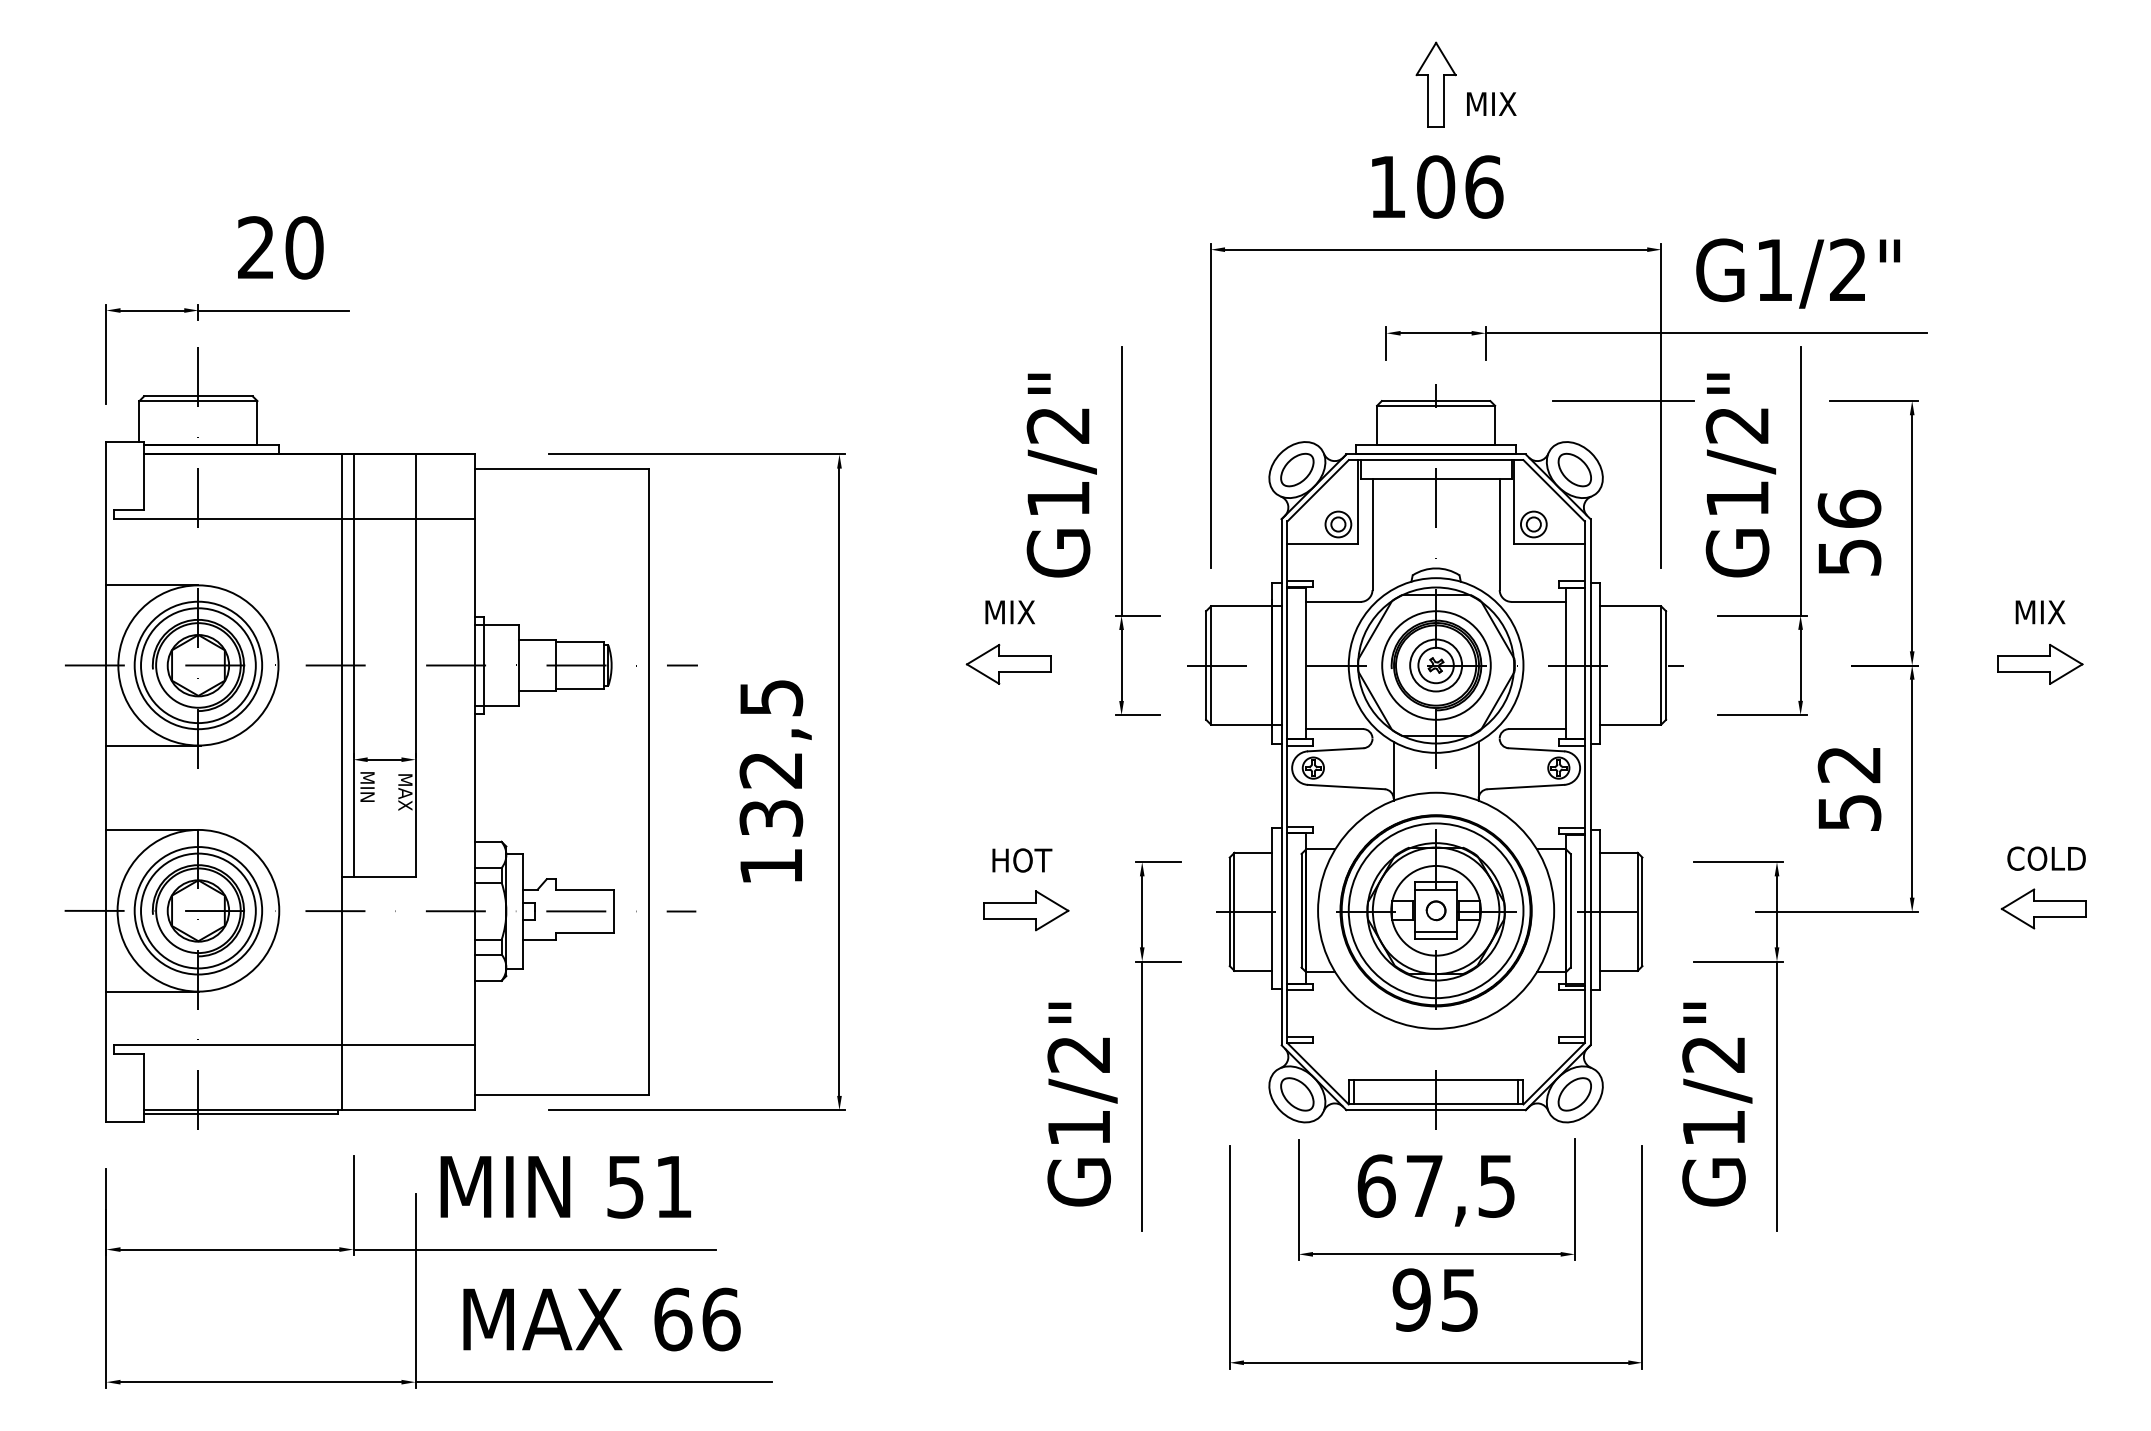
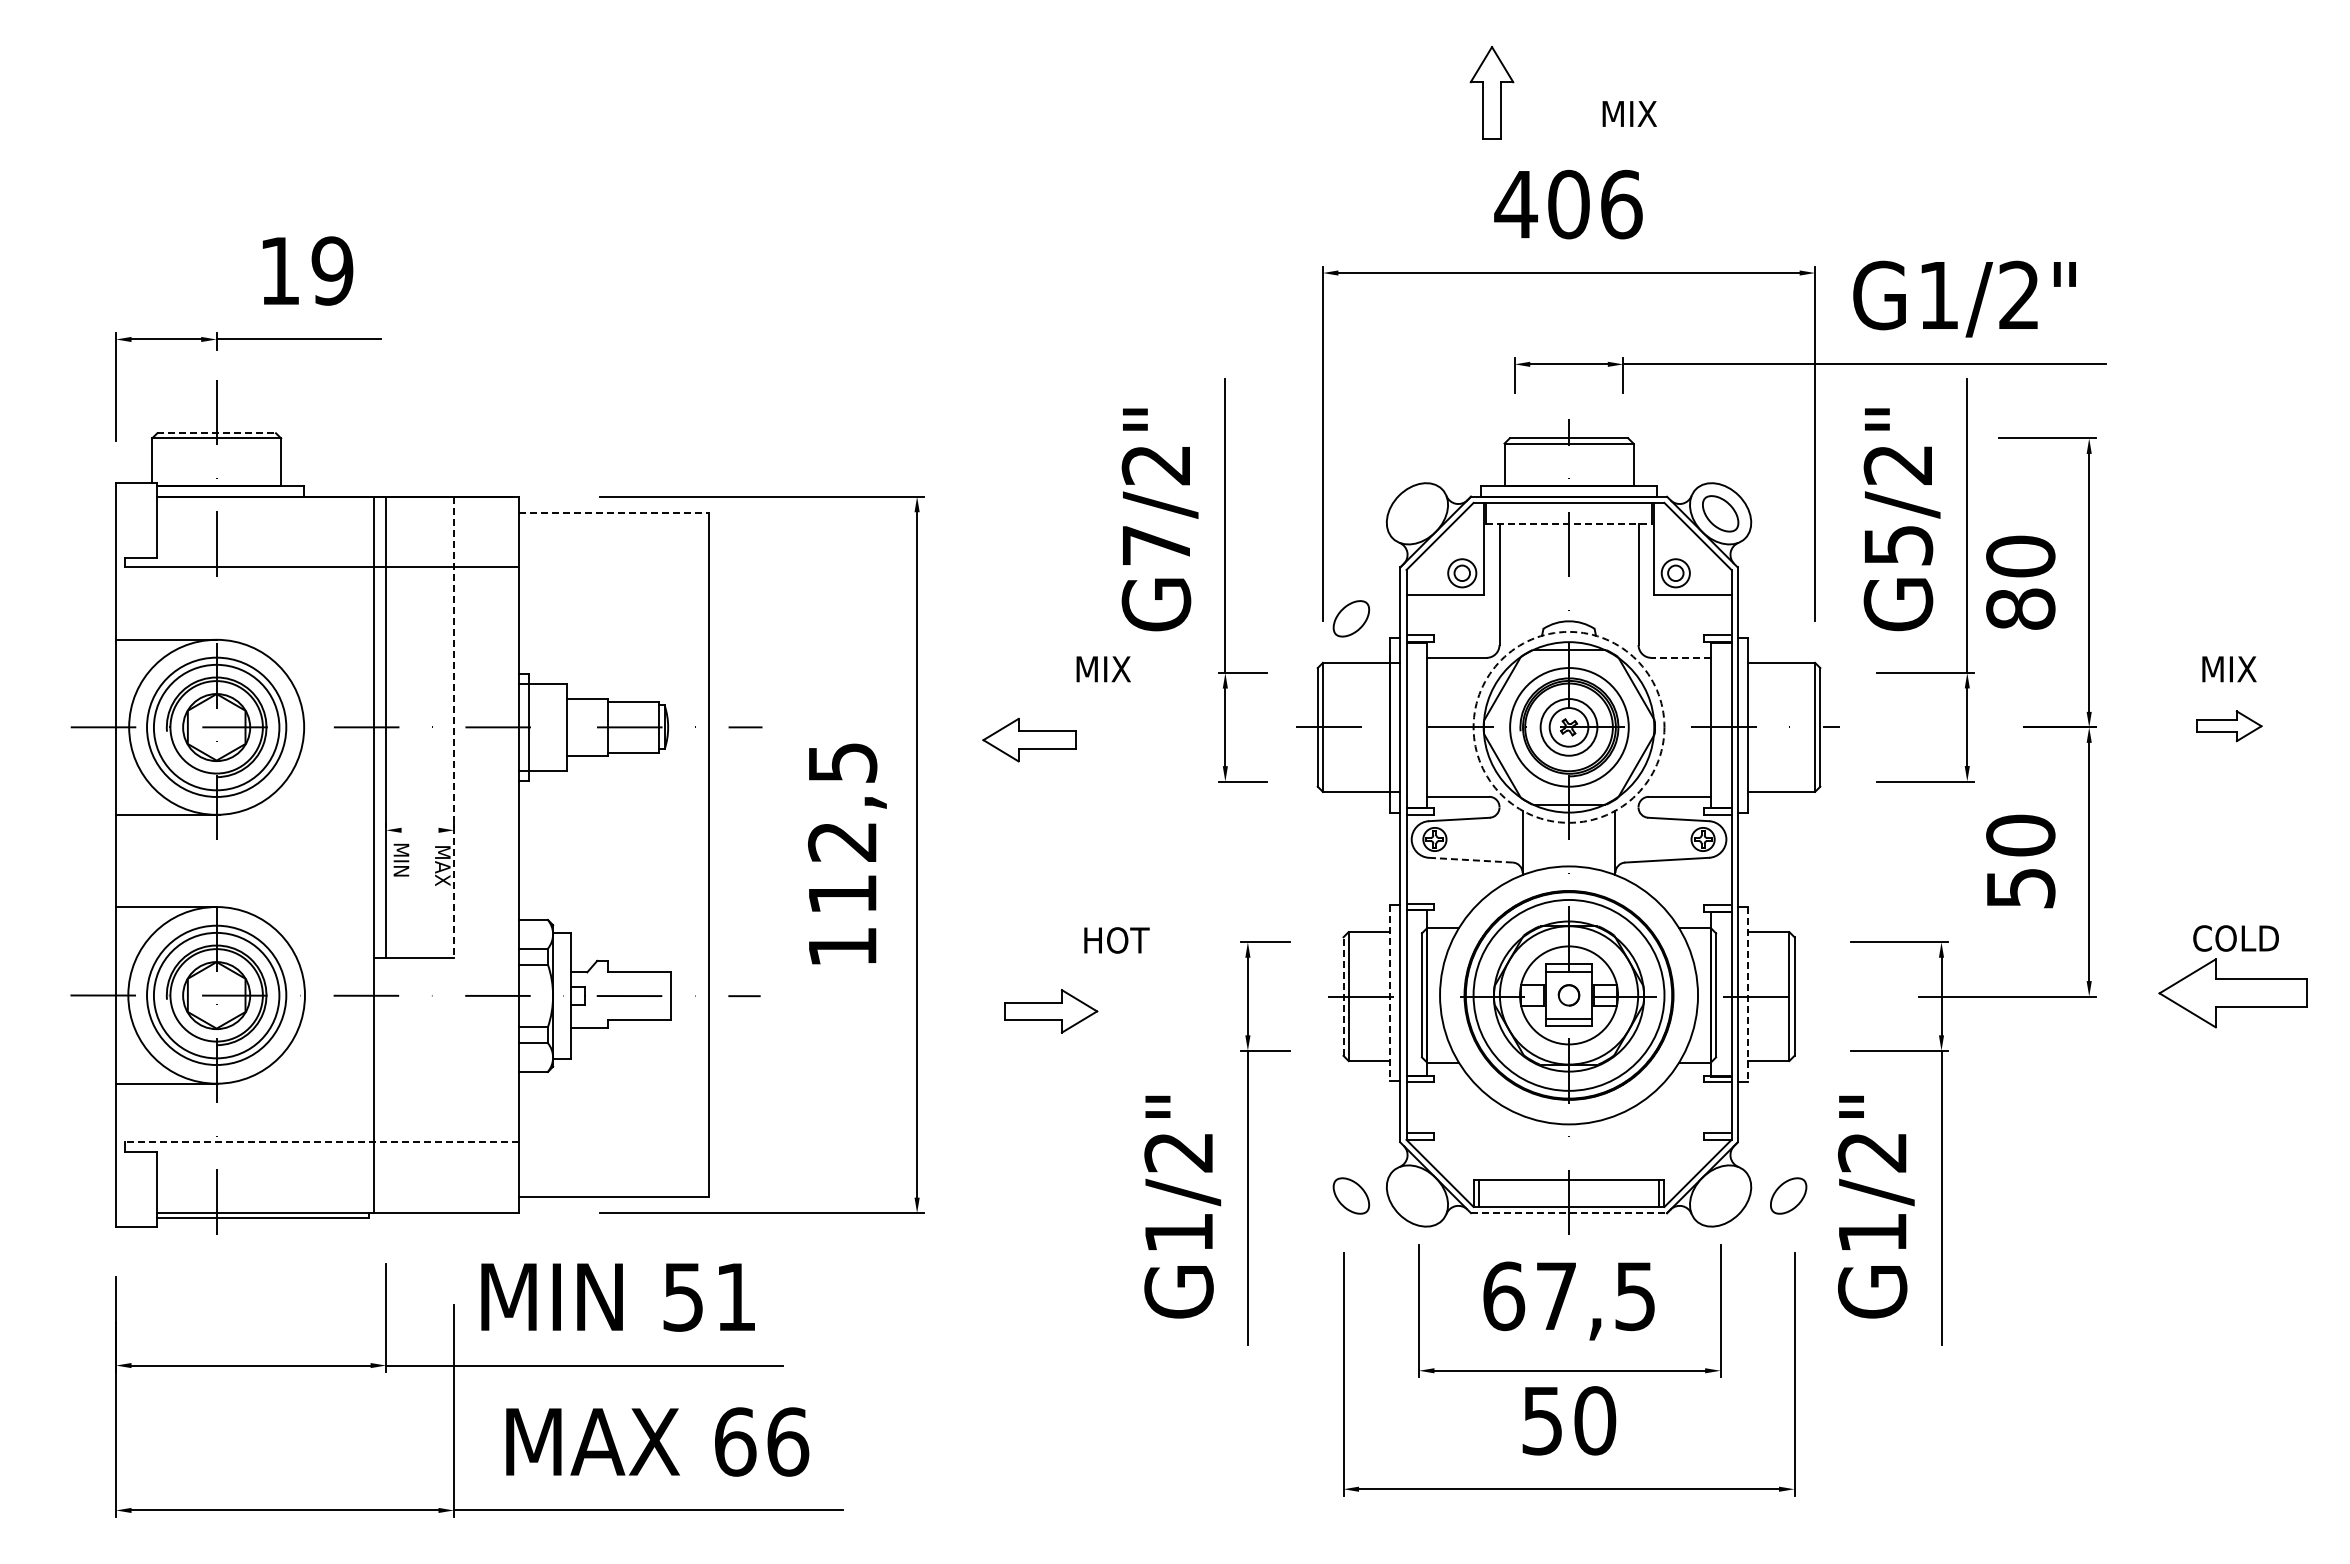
part: (1435, 84) -> (1491, 92), moved
text: (1387, 186) -> (1515, 204), 106 -> 406
text: (280, 247) -> (306, 270), 20 -> 19
line: (199, 396) -> (217, 433), solid -> dashed
line: (1623, 401) -> (1773, 438), removed
line: (562, 468) -> (614, 512), solid -> dashed
part: (1297, 469) -> (1351, 618), moved
line: (1436, 478) -> (1569, 523), solid -> dashed
text: (1058, 499) -> (1156, 545), G1/2" -> G7/2"
text: (1738, 499) -> (1899, 545), G1/2" -> G5/2"
text: (1849, 532) -> (2020, 582), 56 -> 80
line: (1539, 601) -> (1681, 657), solid -> dashed
part: (1009, 663) -> (1029, 739), moved
circle: (1435, 664) -> (1568, 726), solid -> dashed
part: (2040, 664) -> (2229, 726), size x0.7
line: (416, 665) -> (454, 727), solid -> dashed
line: (384, 759) -> (419, 830), removed
text: (1849, 764) -> (2020, 835), 52 -> 50
line: (1345, 787) -> (1470, 860), solid -> dashed
text: (771, 818) -> (842, 894), 132,5 -> 112,5
line: (1271, 909) -> (1389, 993), solid -> dashed
line: (1600, 909) -> (1748, 994), solid -> dashed
part: (2044, 909) -> (2233, 993), size x1.6
part: (1026, 910) -> (1051, 1011), moved
line: (1229, 911) -> (1343, 996), solid -> dashed
line: (294, 1045) -> (321, 1142), solid -> dashed
part: (1297, 1093) -> (1351, 1195), moved
part: (1574, 1093) -> (1788, 1195), moved
line: (1436, 1110) -> (1569, 1213), solid -> dashed
text: (1435, 1299) -> (1568, 1420), 95 -> 50

